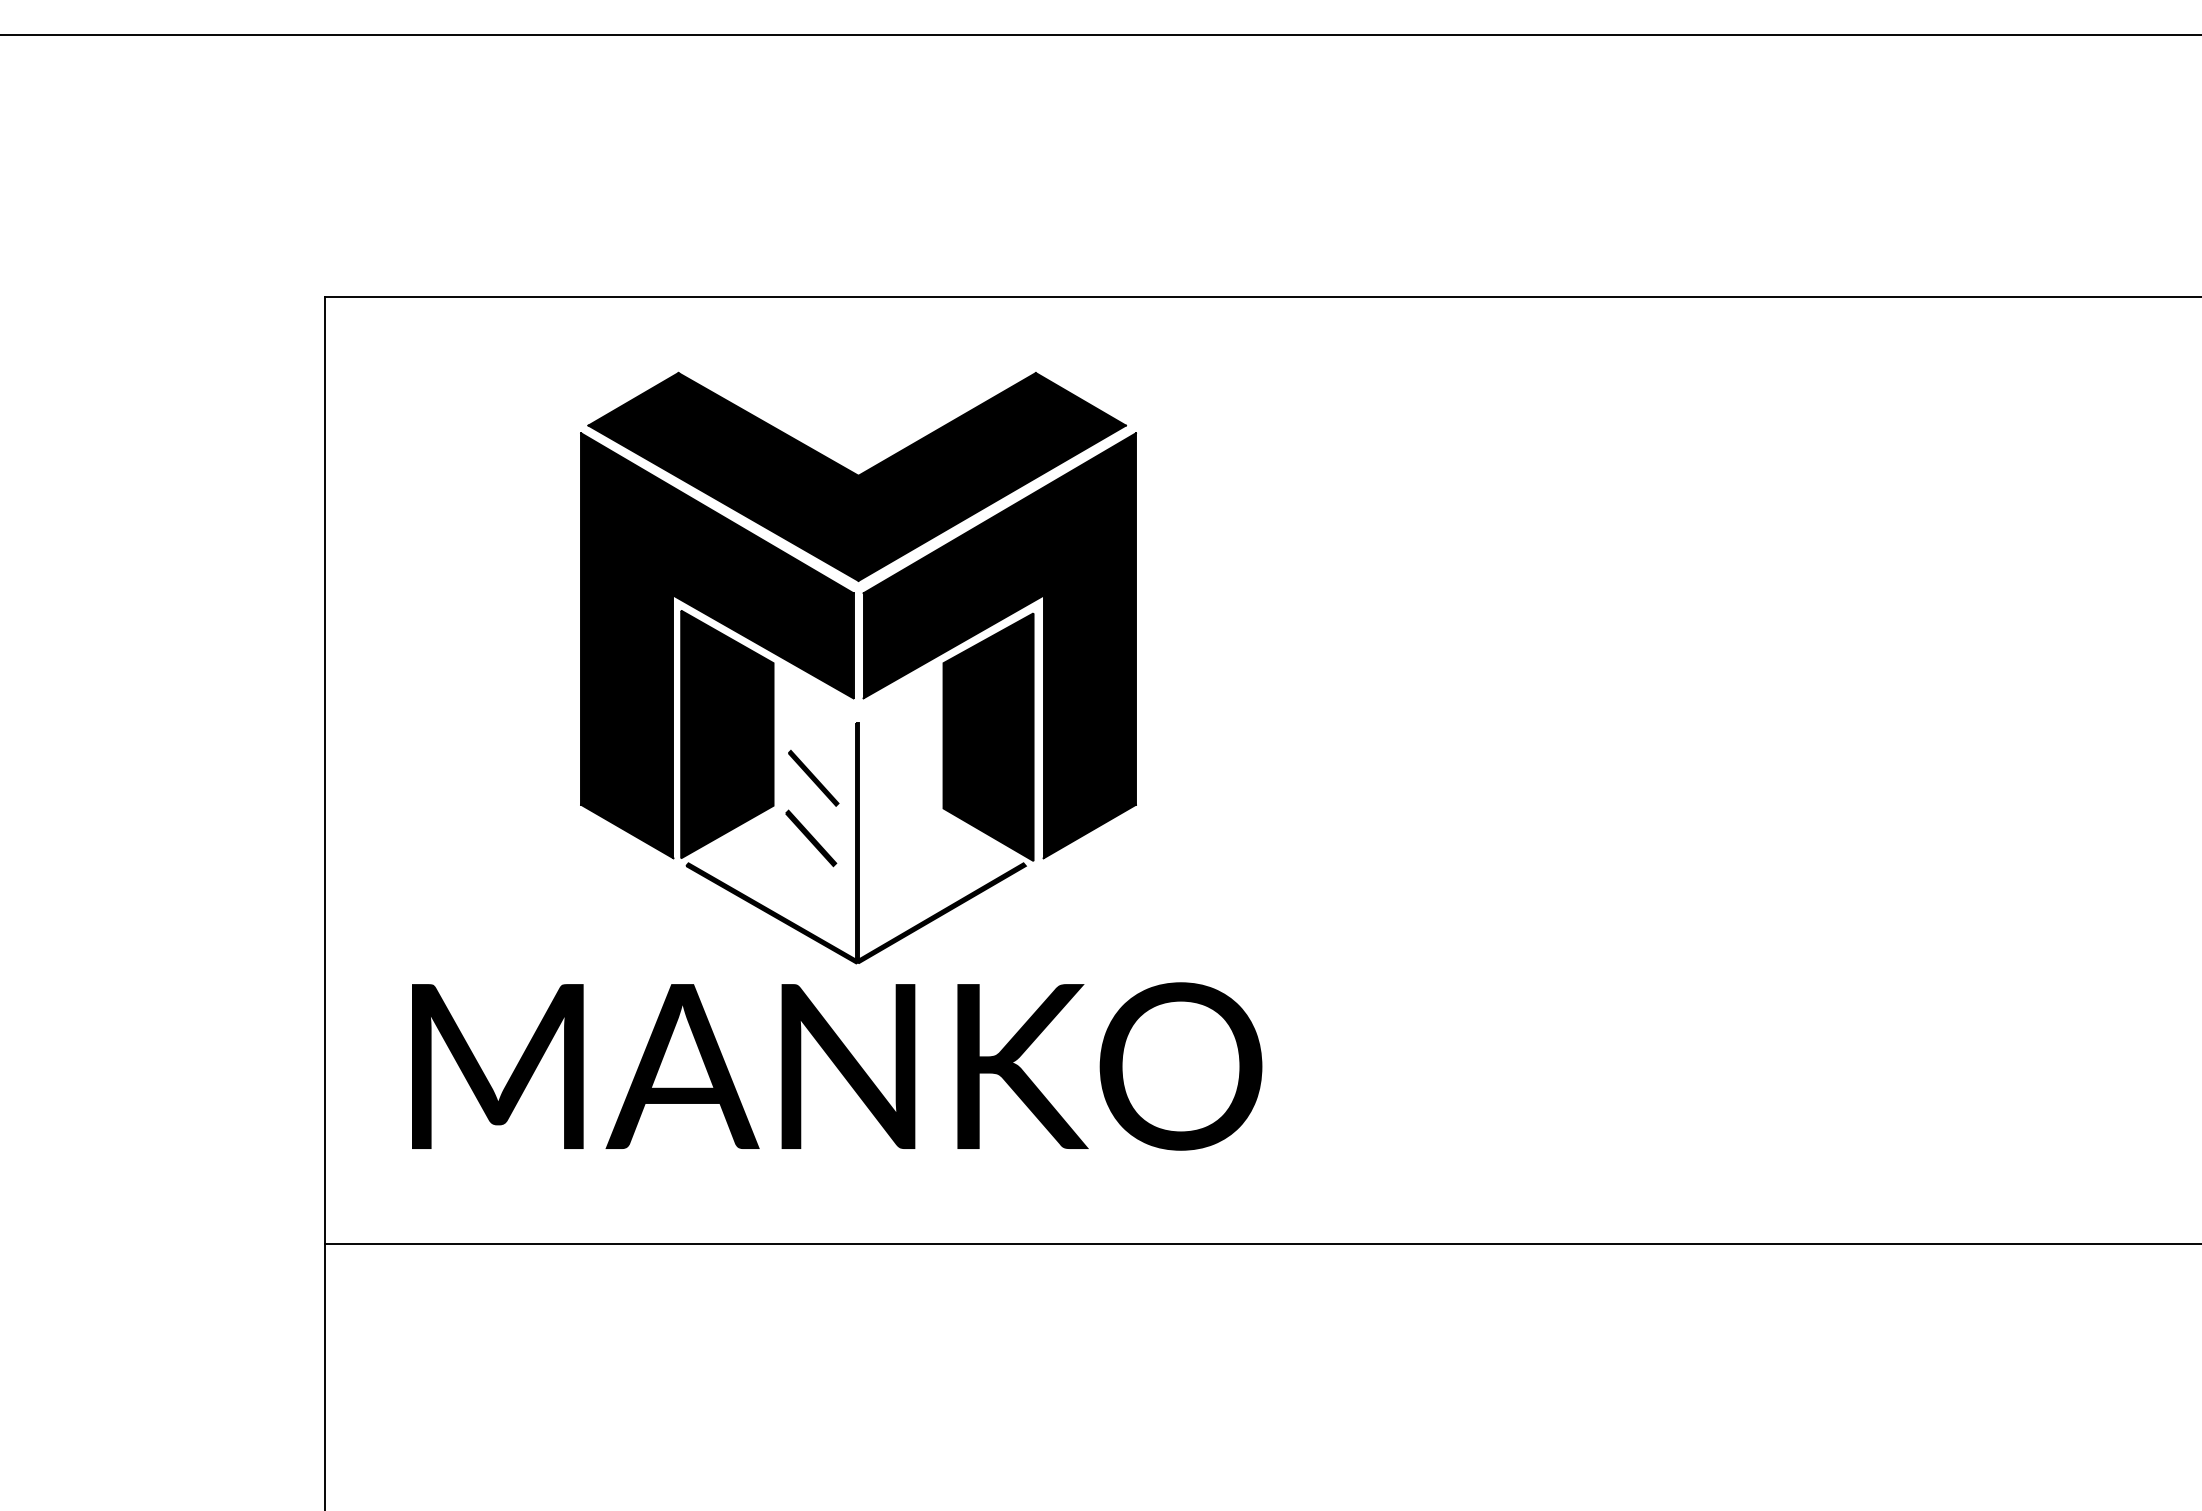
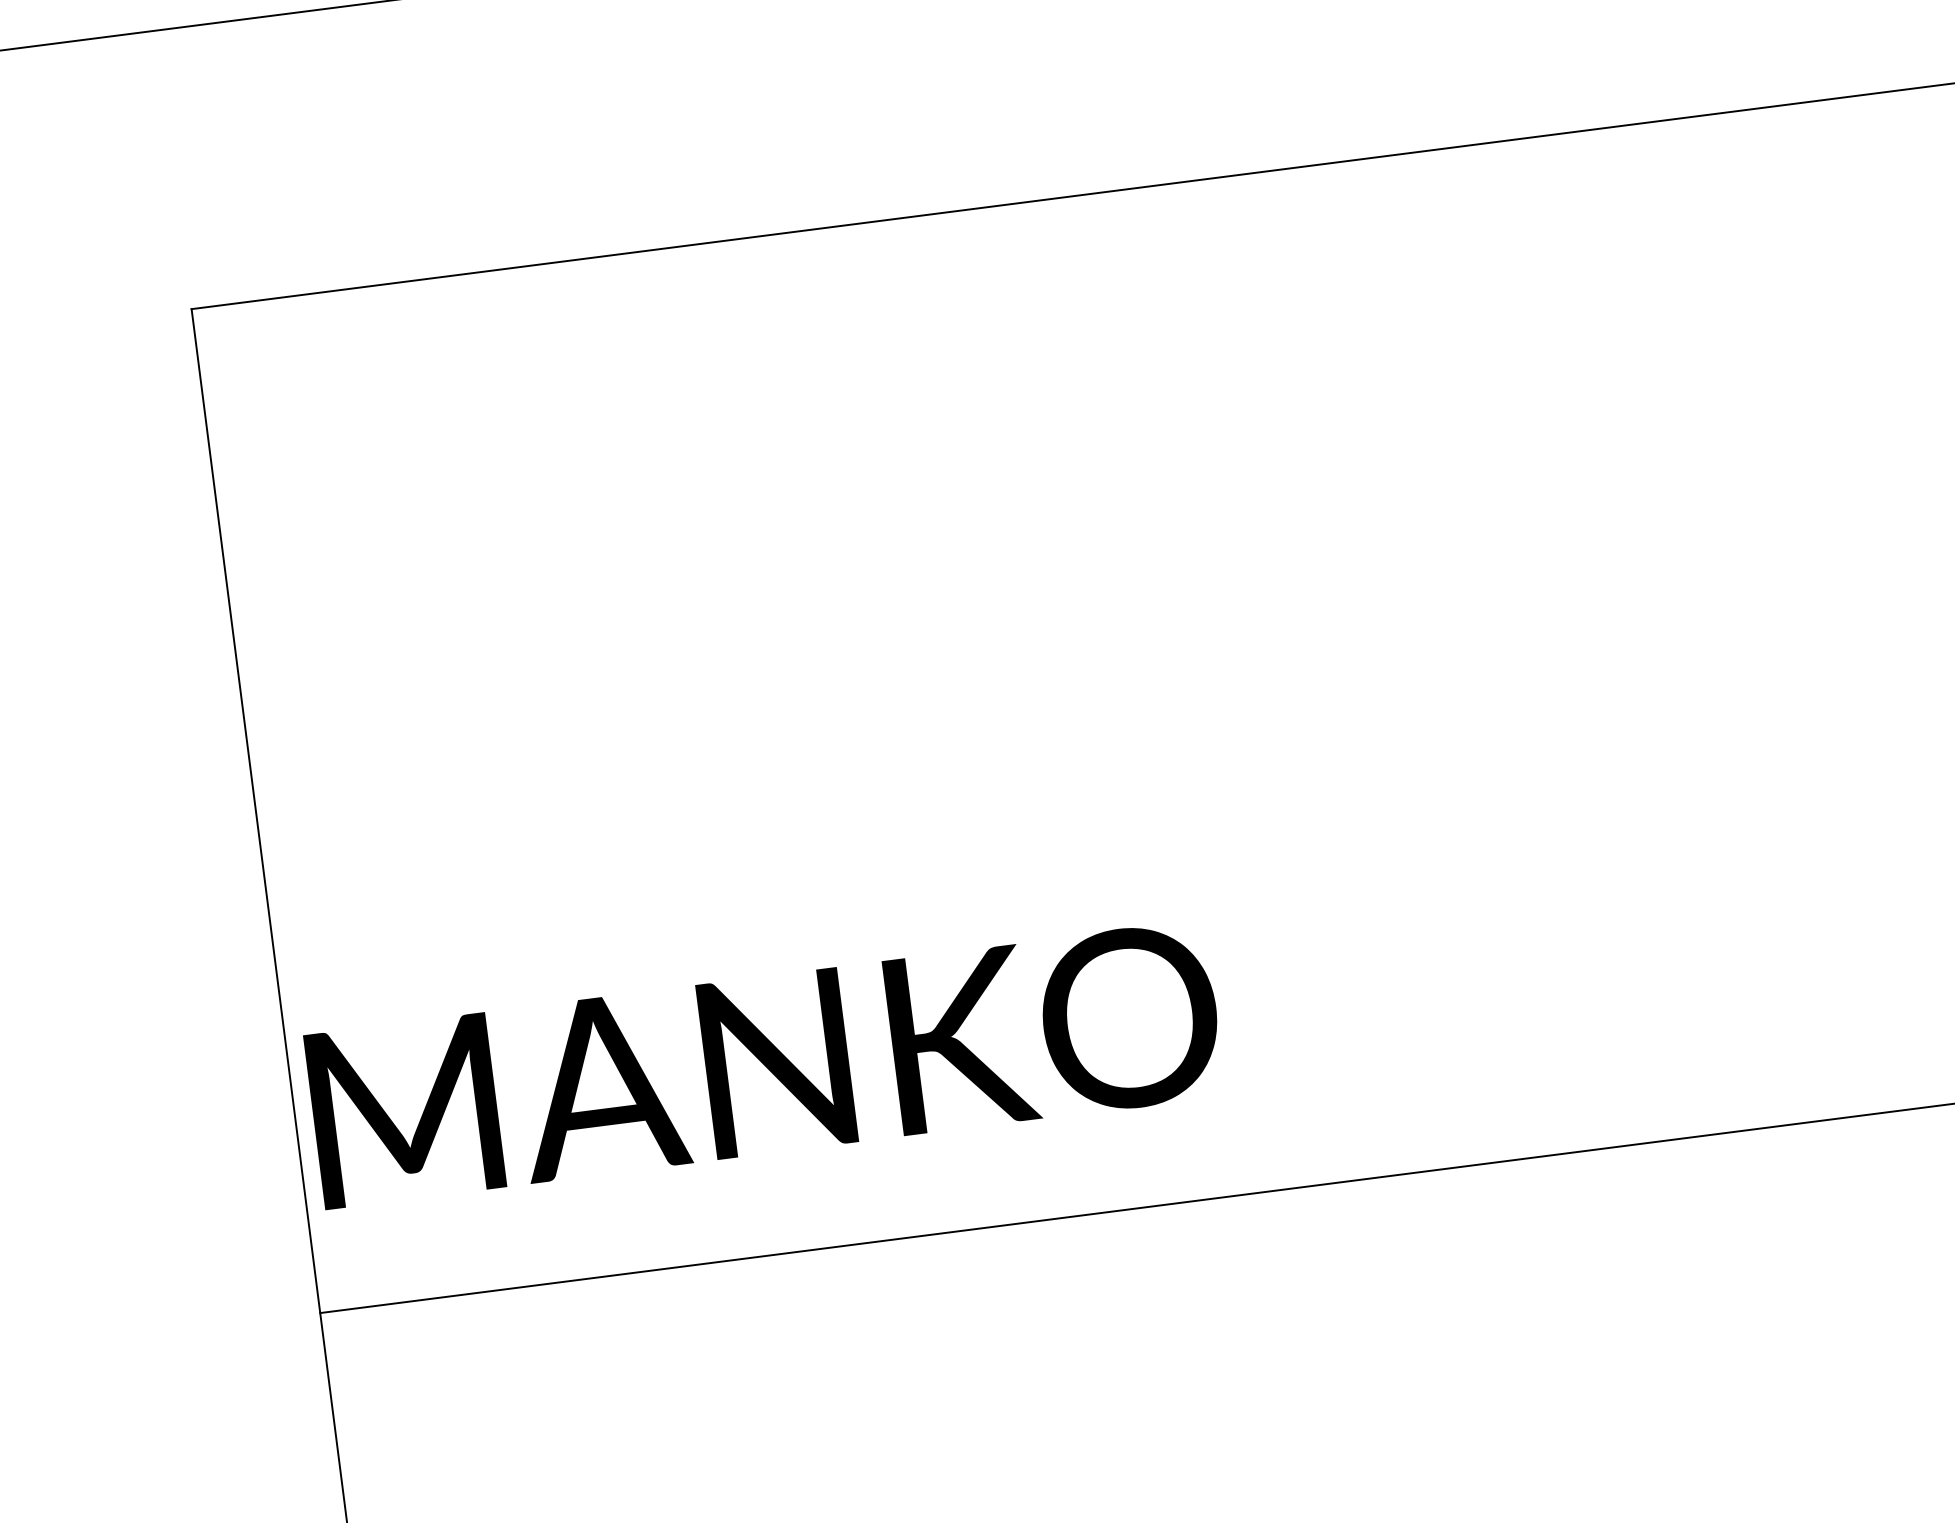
part: (858, 667) -> (807, 629), removed
text: (837, 1066) -> (765, 1064), moved

